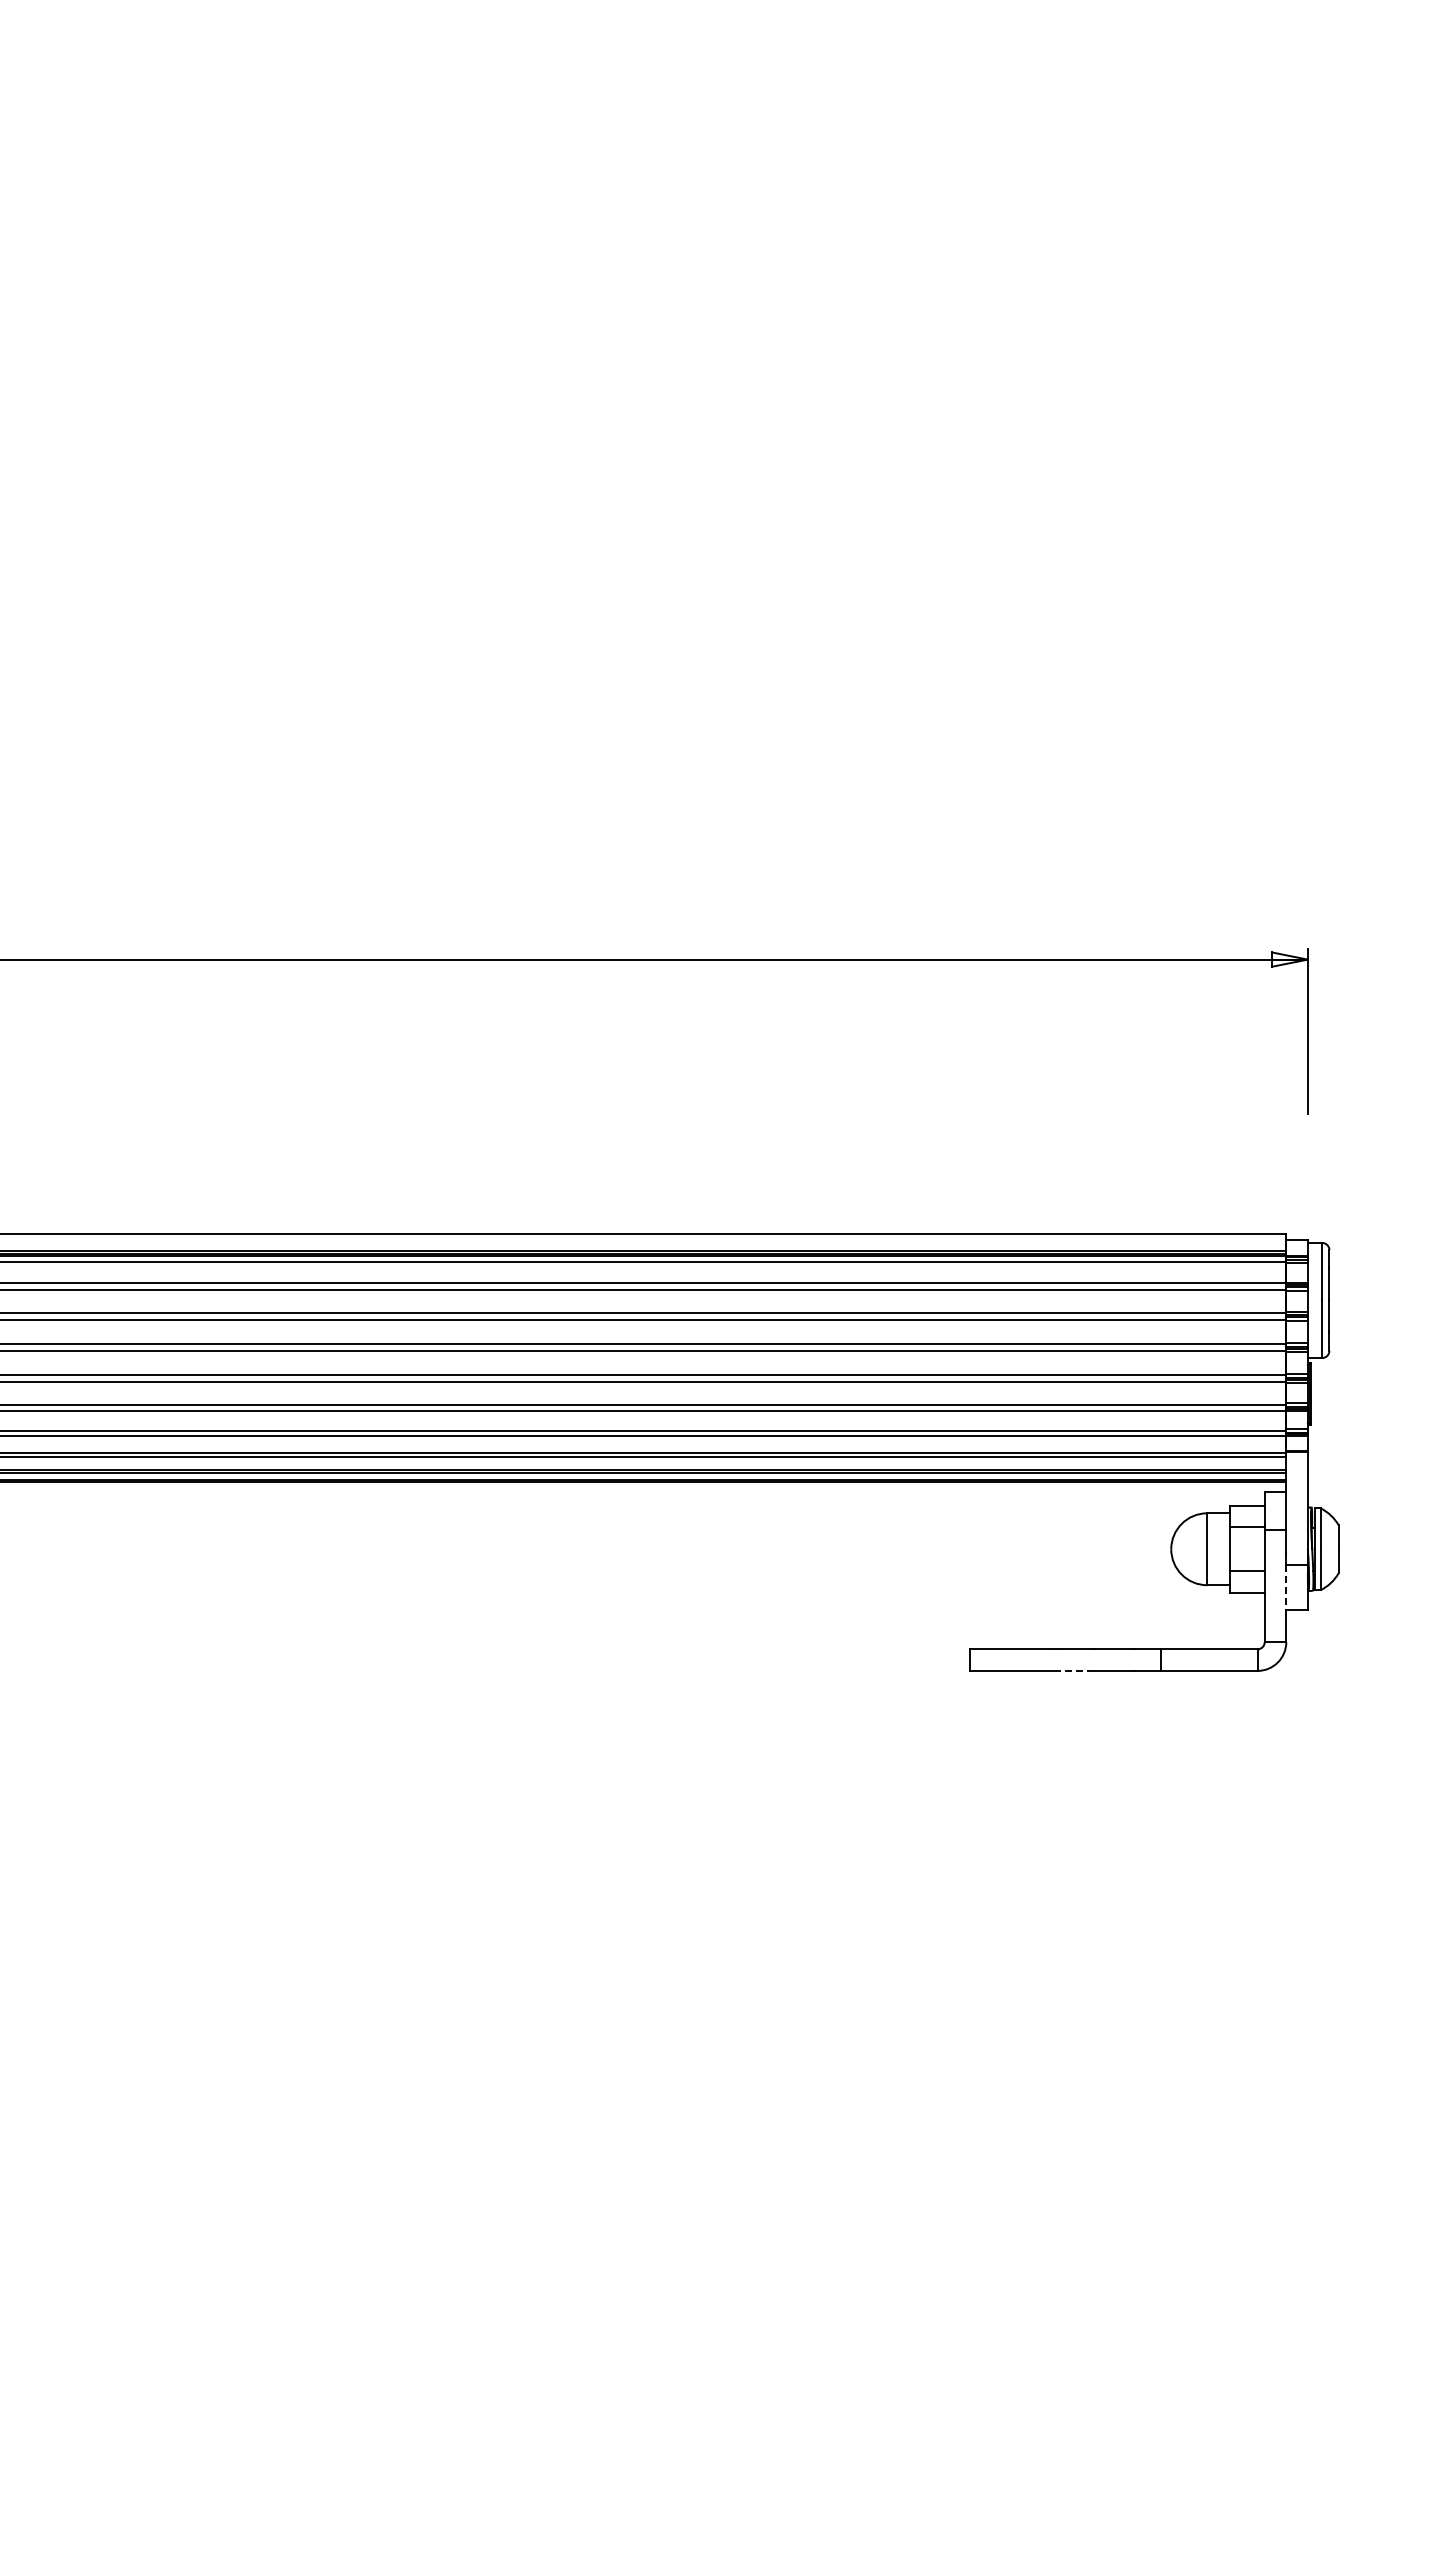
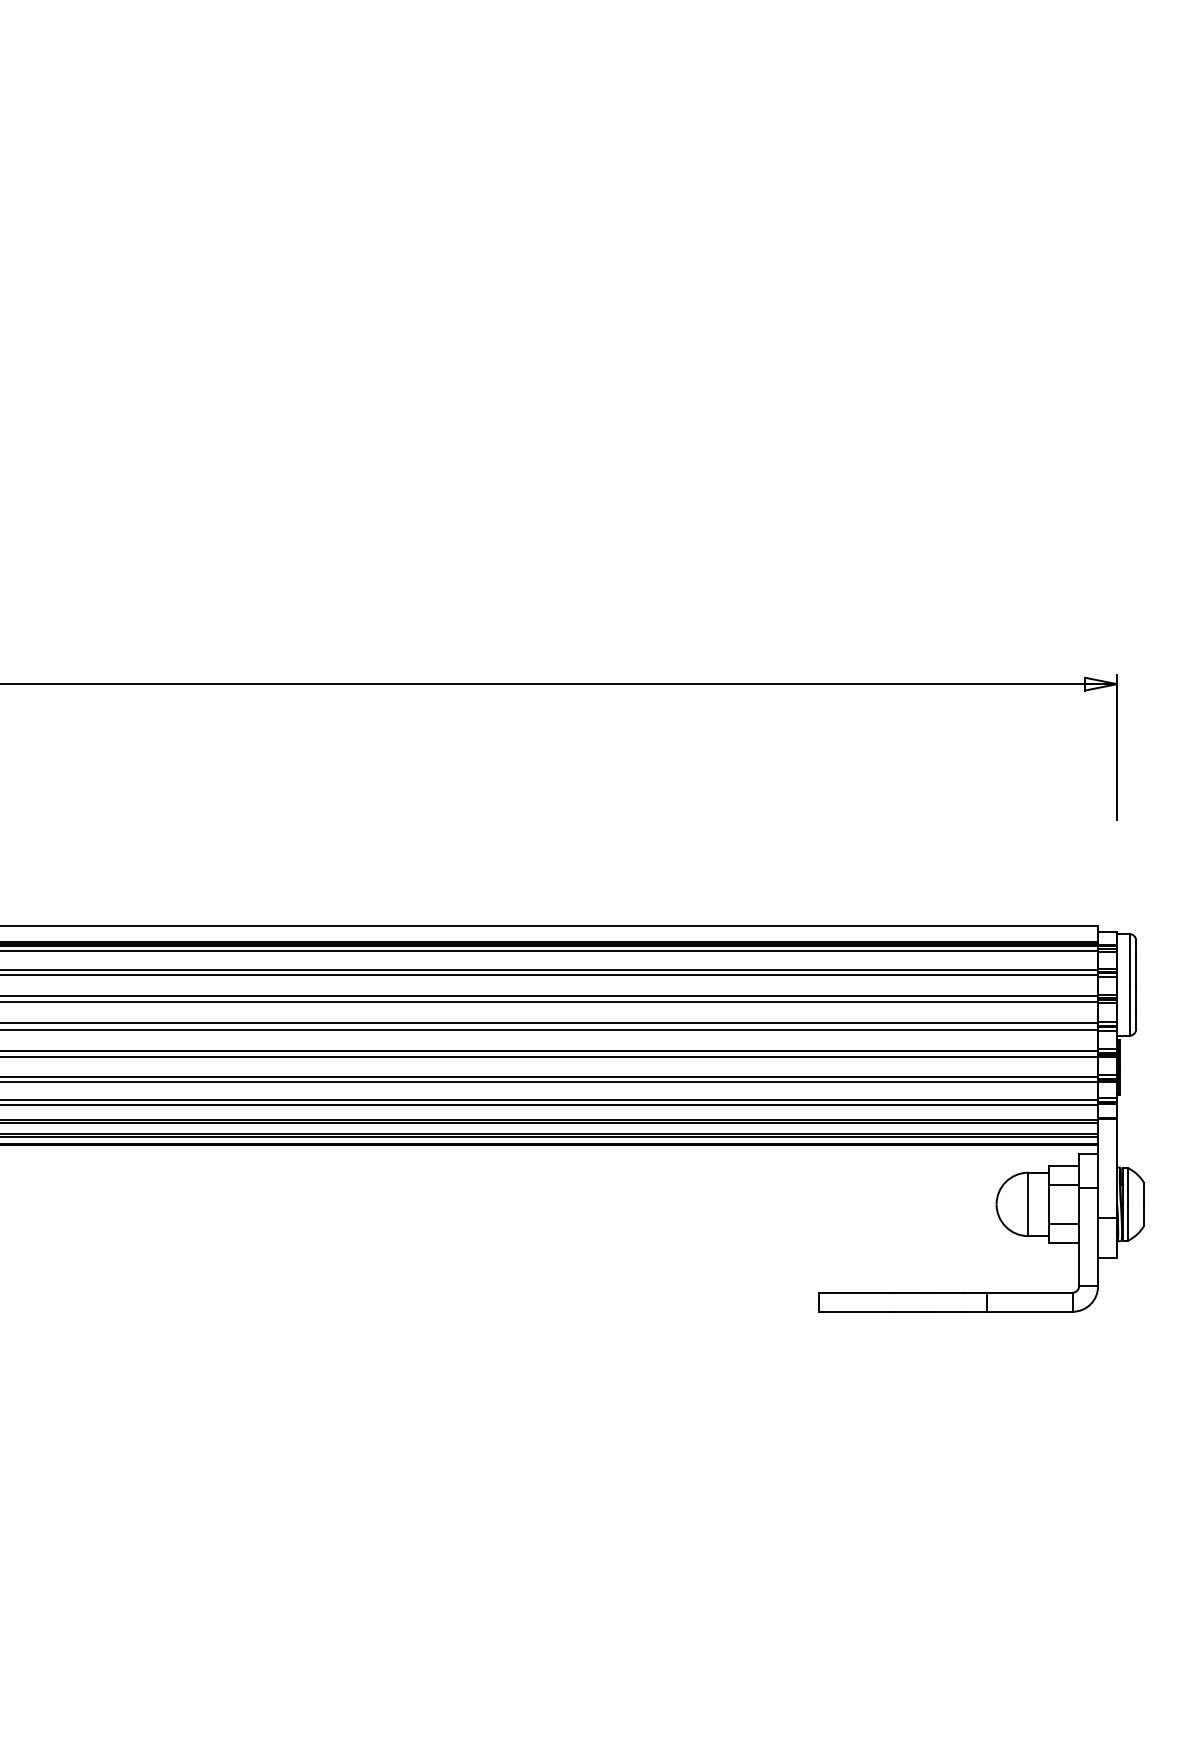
line: (1286, 1587) -> (1098, 1238), dashed -> solid
line: (1074, 1670) -> (911, 1311), dashed -> solid

